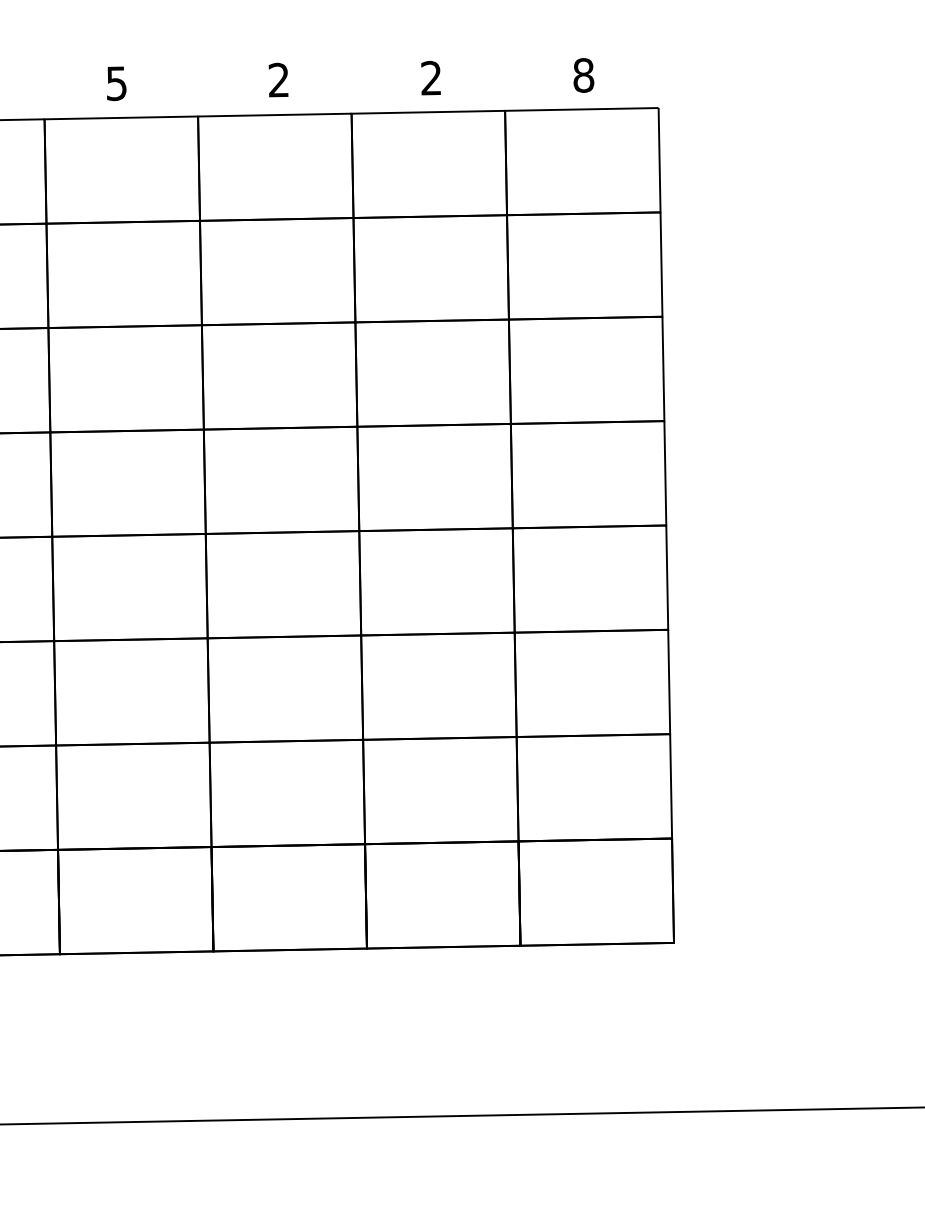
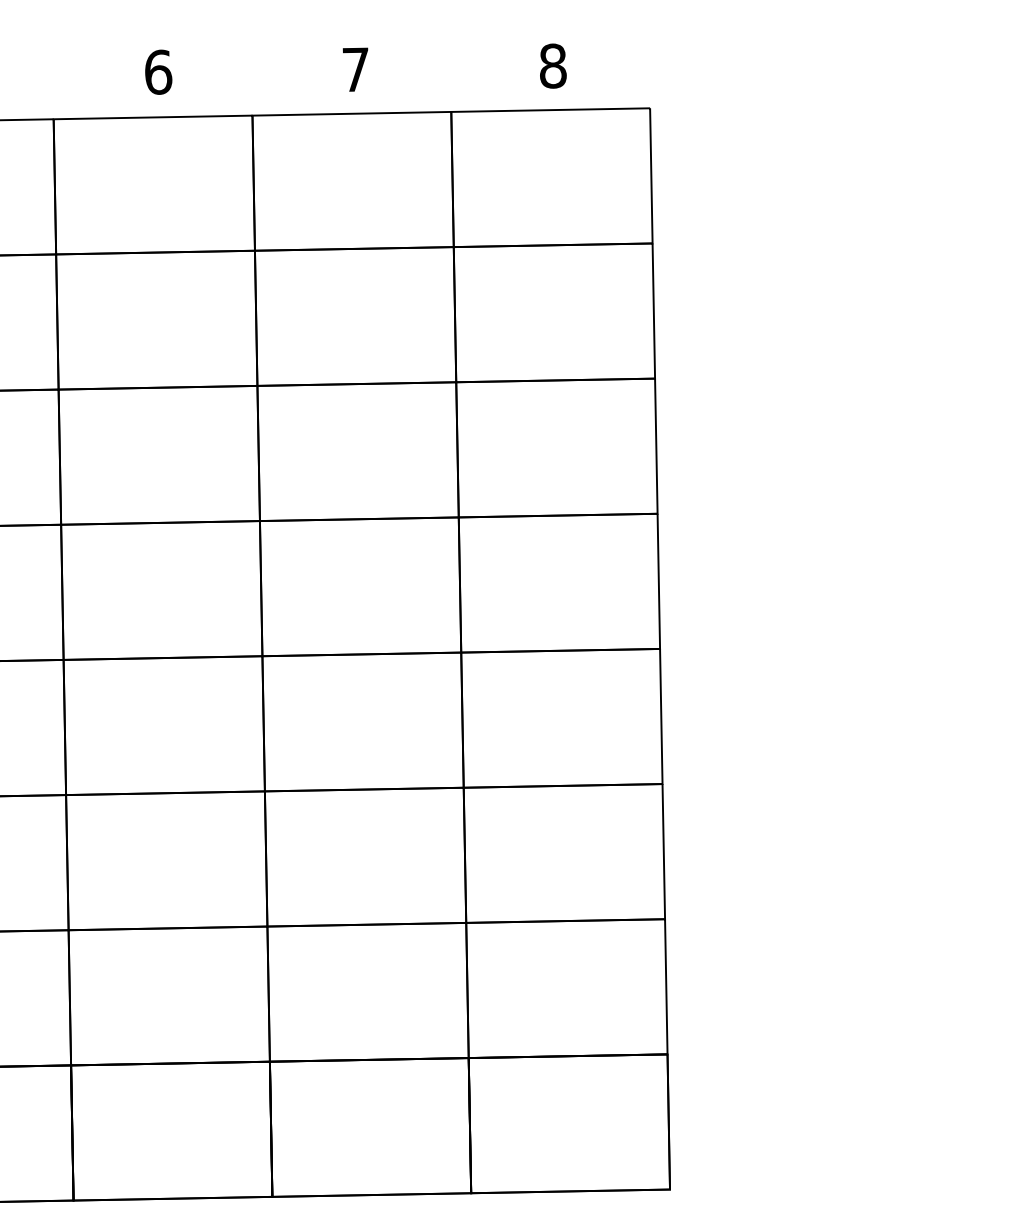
text: (430, 77) -> (354, 68), 2 -> 7
text: (278, 79) -> (157, 71), 2 -> 6

